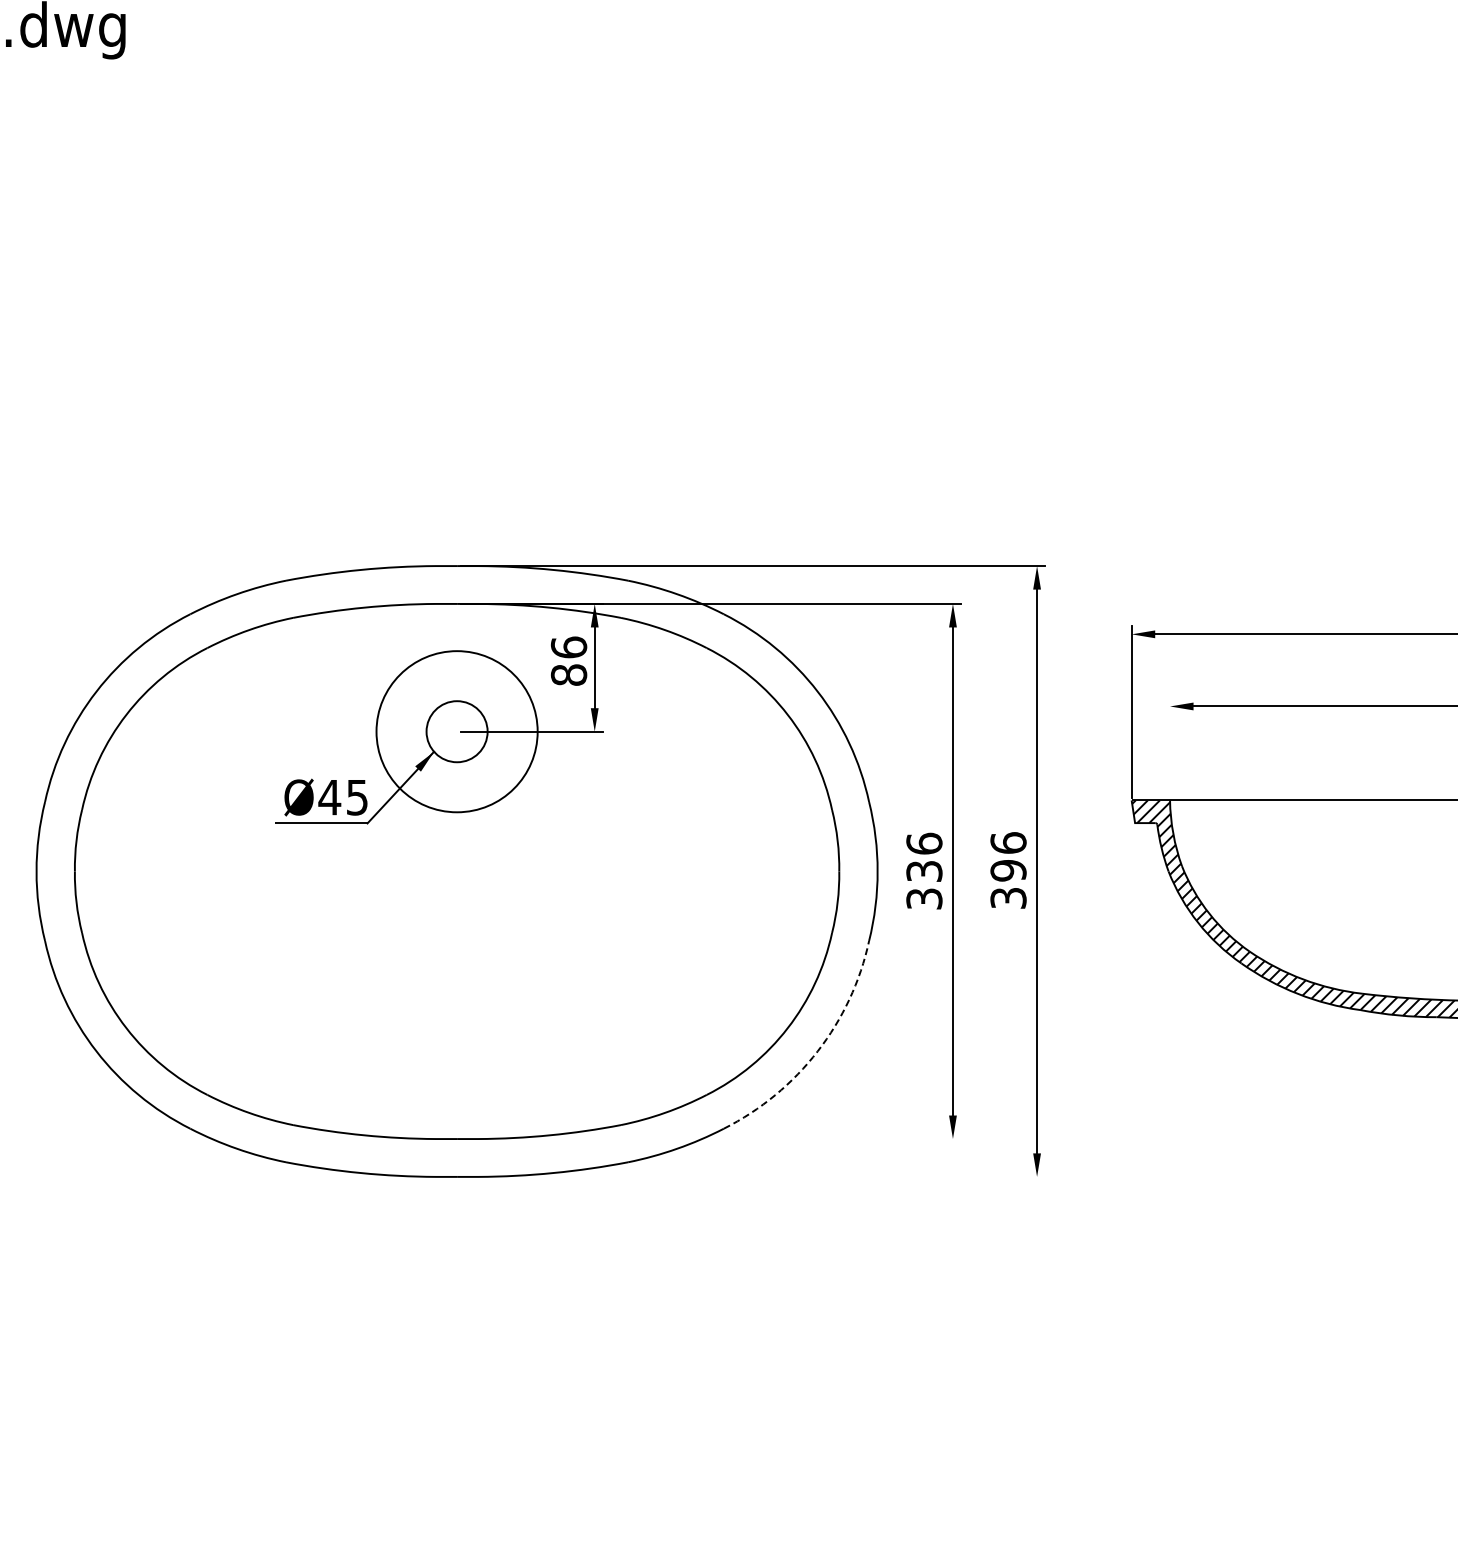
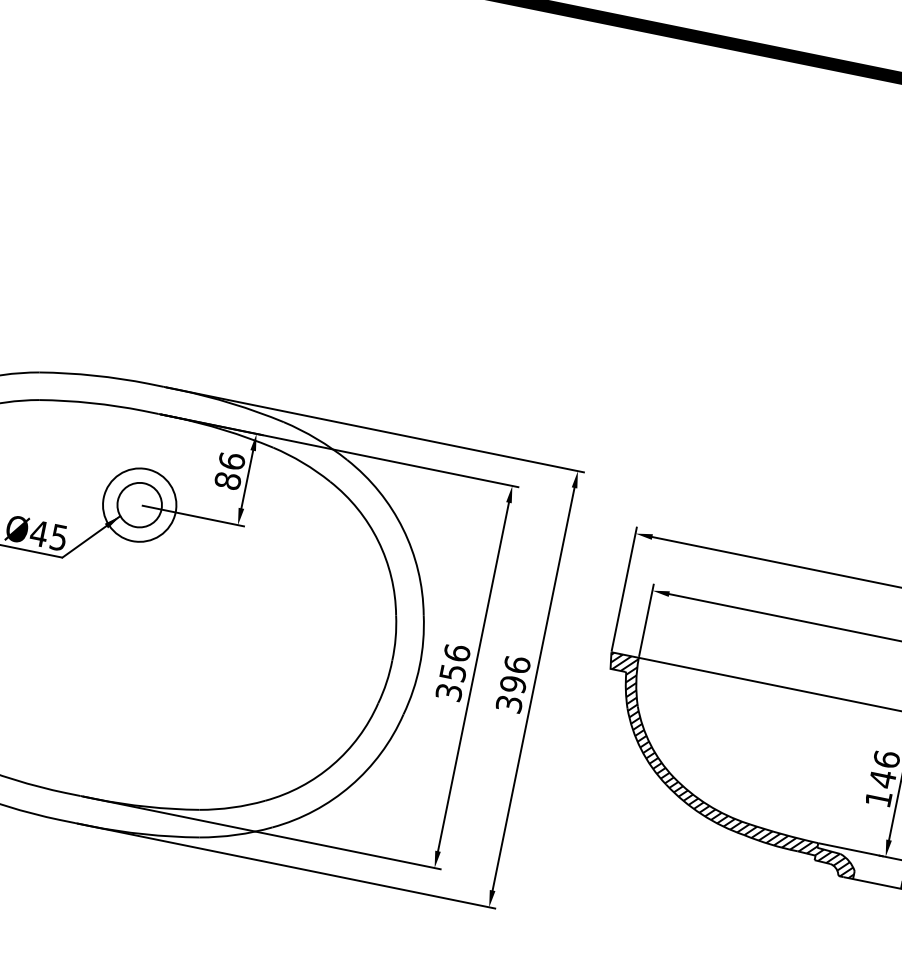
circle: (456, 731) -> (139, 504), size x0.62
line: (1170, 747) -> (646, 620), added
text: (923, 871) -> (452, 672), 336 -> 356
arc: (817, 1051) -> (350, 785), dashed -> solid
line: (711, 1139) -> (262, 833), added
line: (753, 1176) -> (286, 865), added

